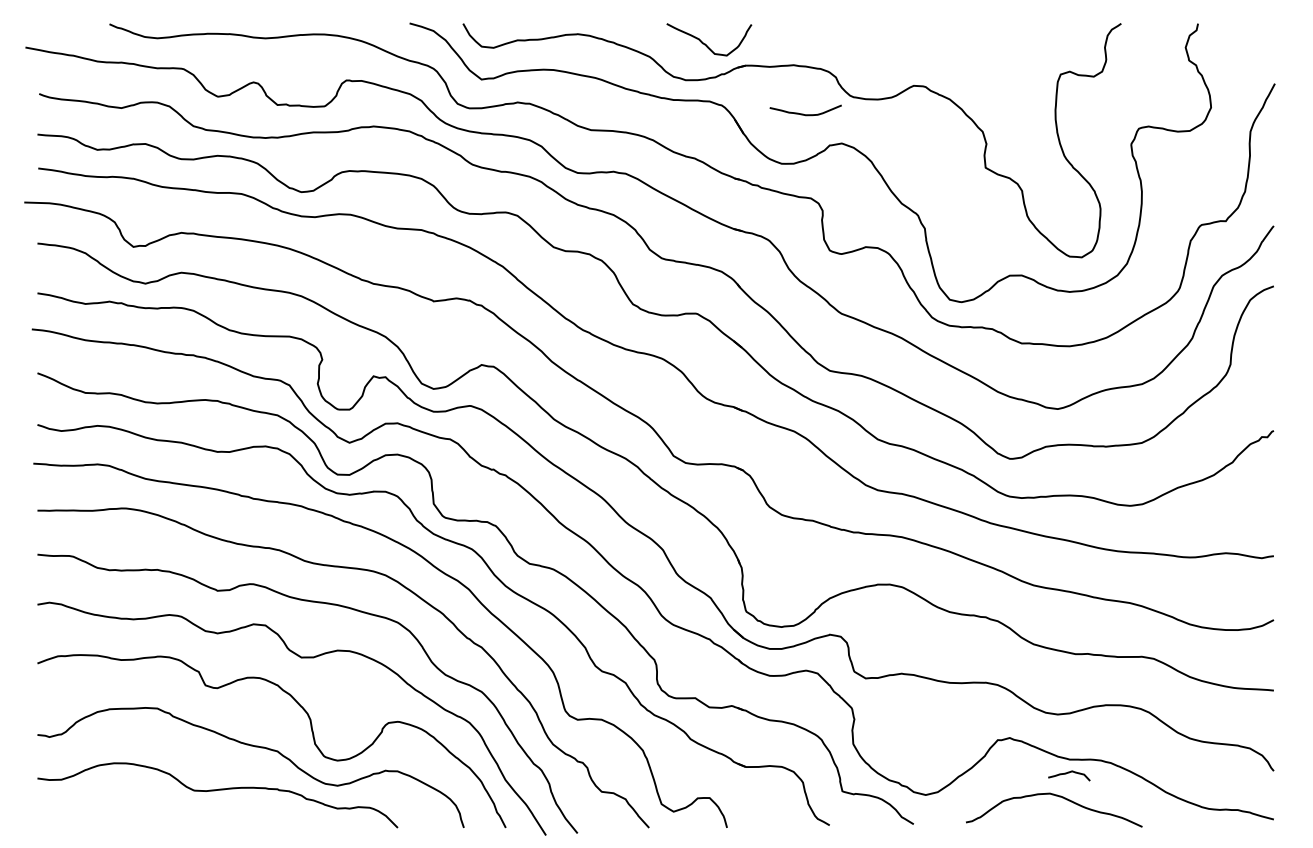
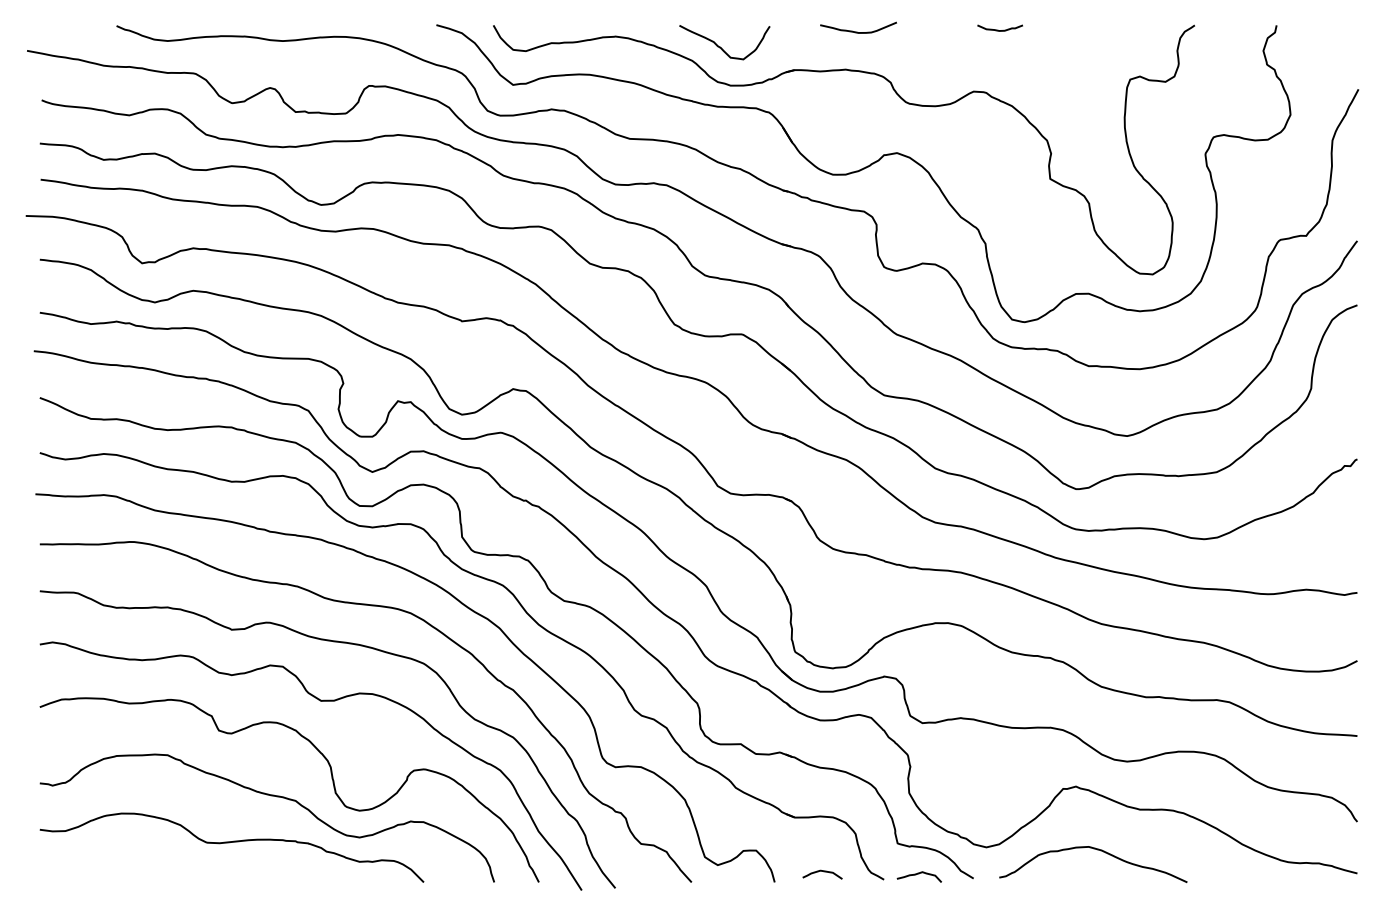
curve: (937, 27) -> (998, 29), added
curve: (705, 43) -> (720, 46), moved
curve: (804, 113) -> (857, 31), moved
curve: (1068, 773) -> (918, 874), moved
curve: (1058, 797) -> (1097, 850), moved
curve: (772, 818) -> (823, 872), added

